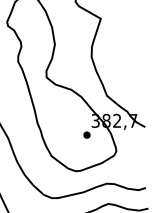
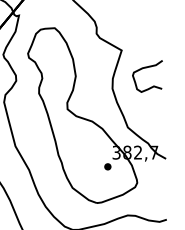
curve: (126, 36) -> (147, 68), added

